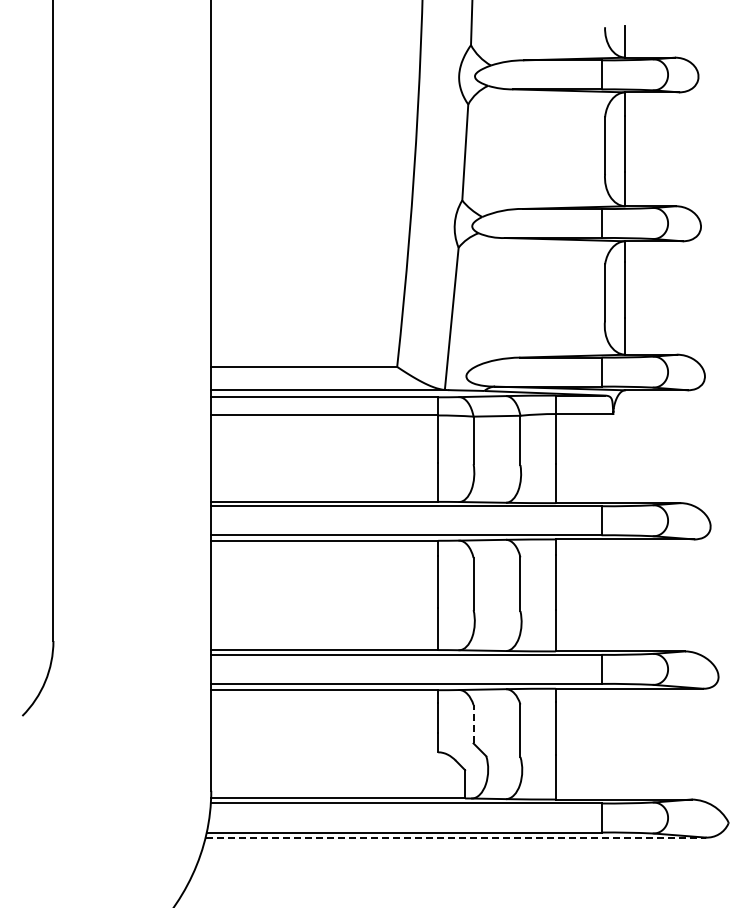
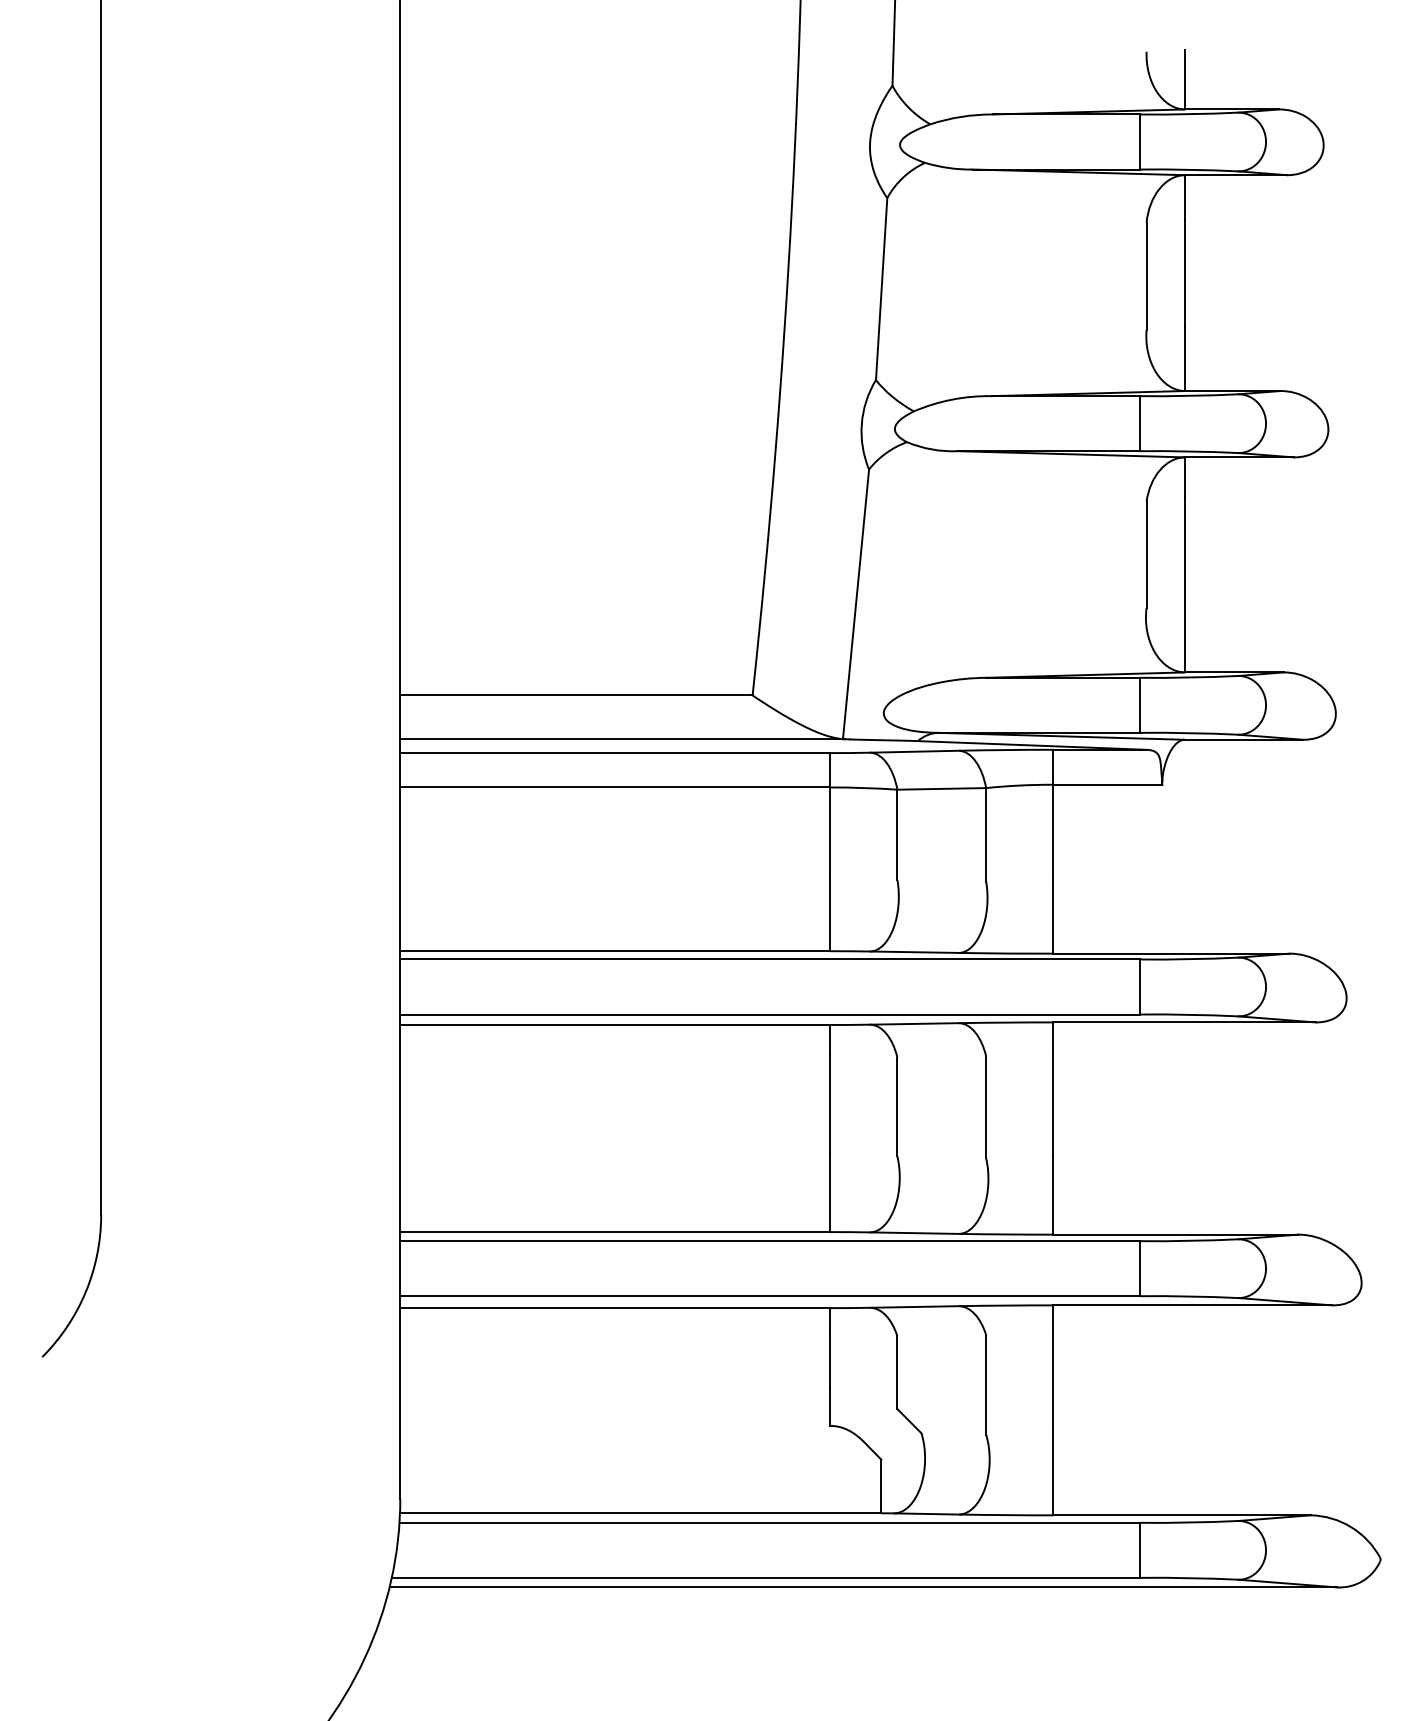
line: (473, 723) -> (897, 1371), dashed -> solid
line: (455, 837) -> (863, 1587), dashed -> solid

